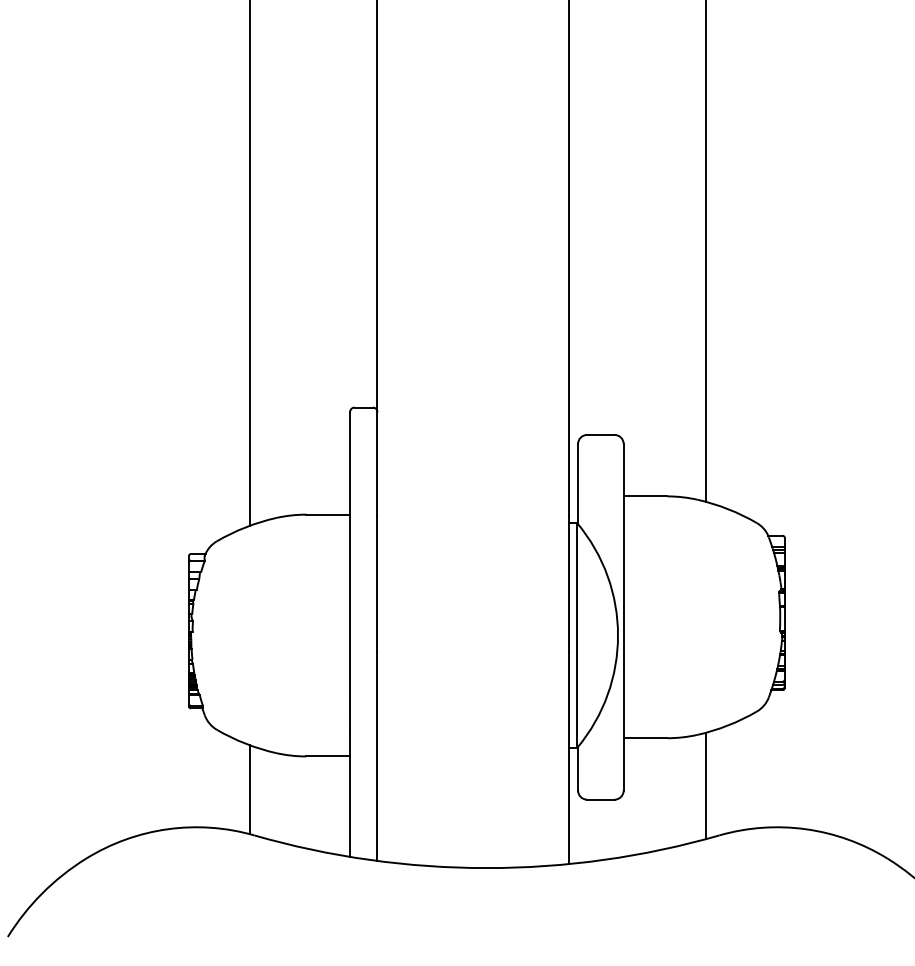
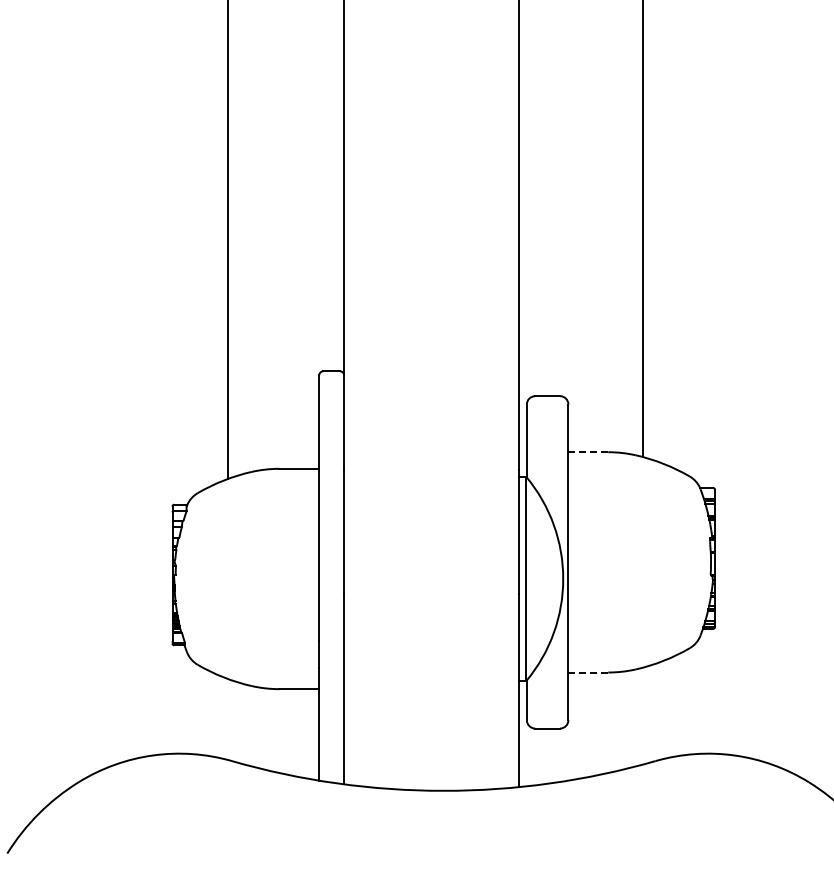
line: (645, 496) -> (588, 452), solid -> dashed
line: (645, 738) -> (588, 672), solid -> dashed
line: (706, 785) -> (643, 715), removed
line: (249, 788) -> (227, 718), removed

